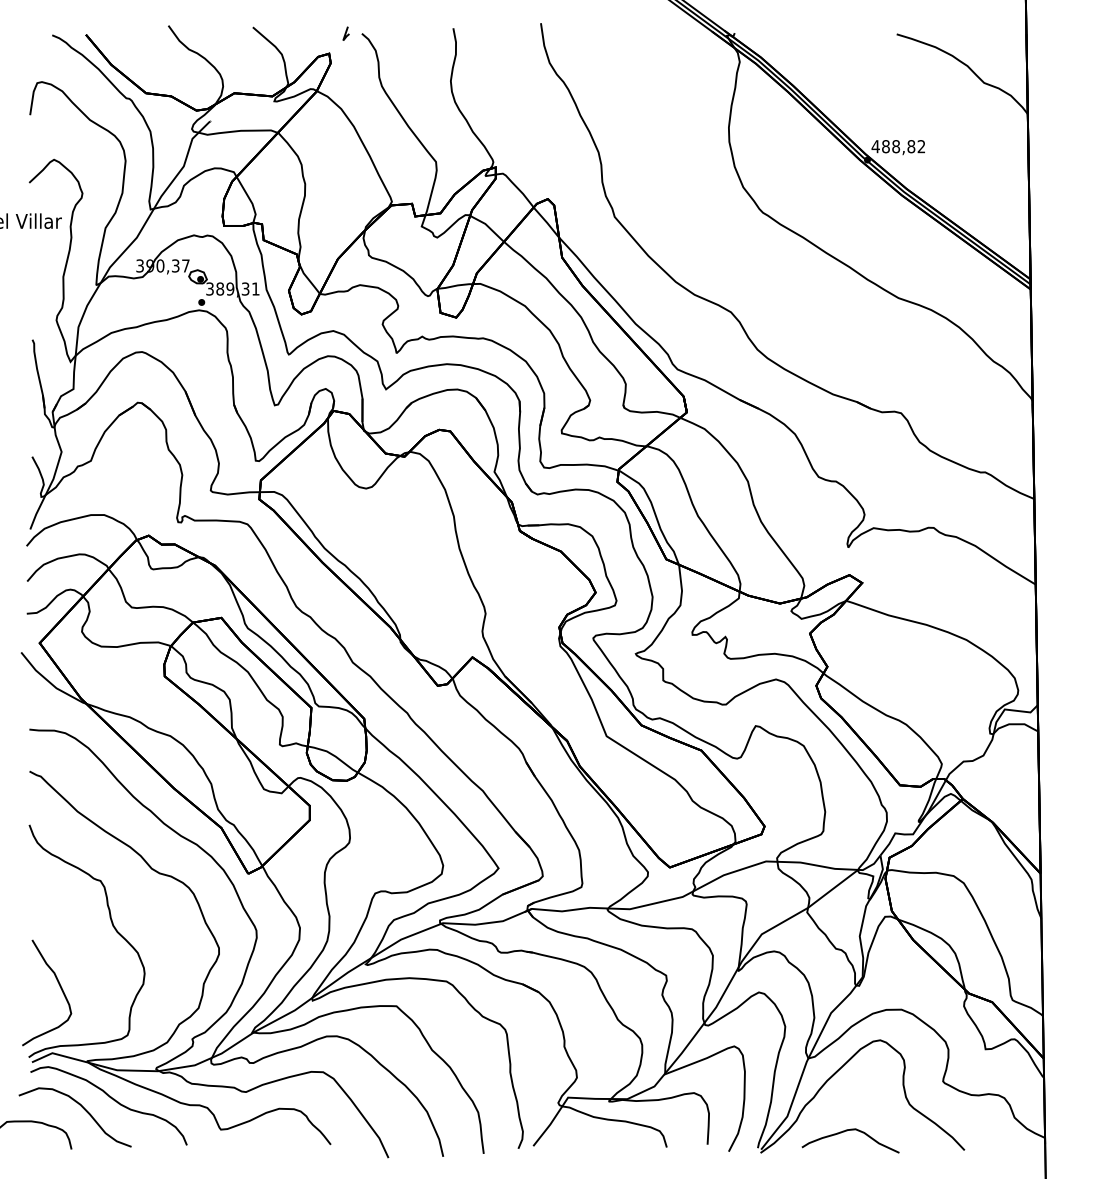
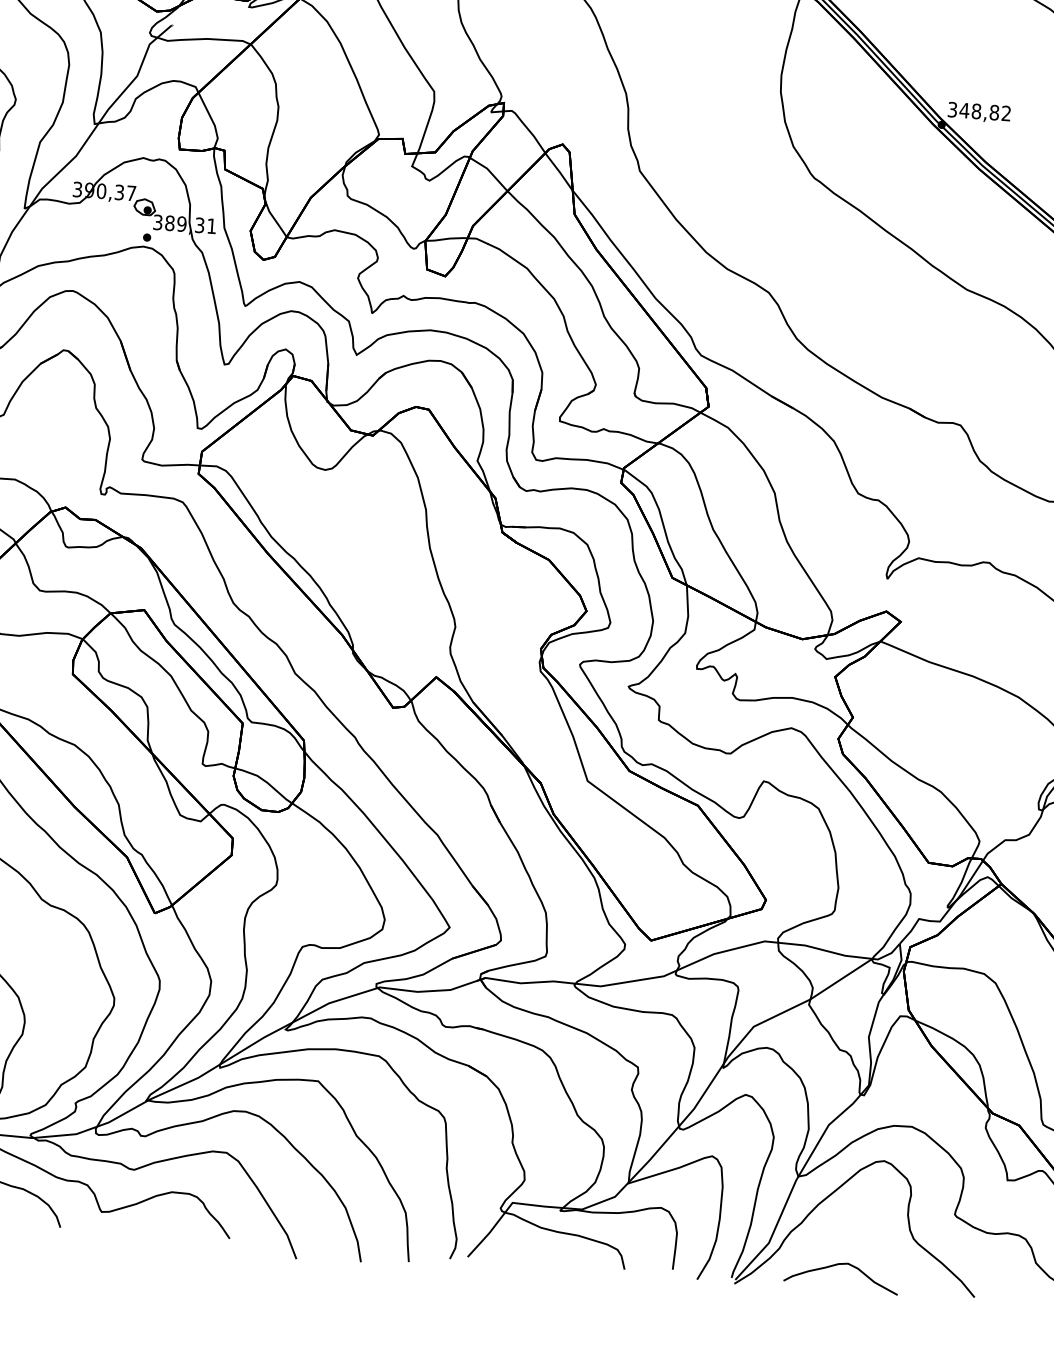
text: (880, 146) -> (958, 109), 488,82 -> 348,82

